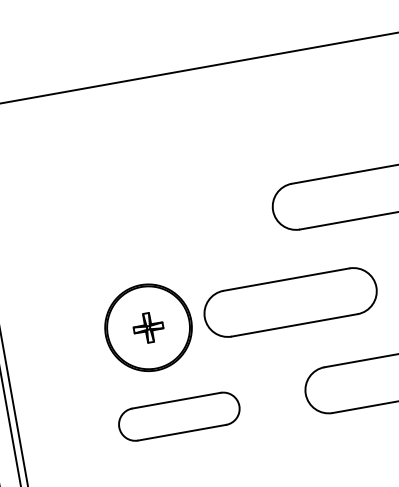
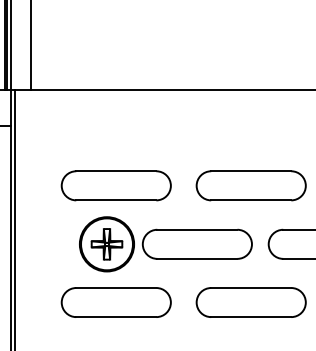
part: (145, 232) -> (115, 185), added
part: (147, 328) -> (106, 244), size x1.67
part: (178, 416) -> (115, 302), size x1.43

